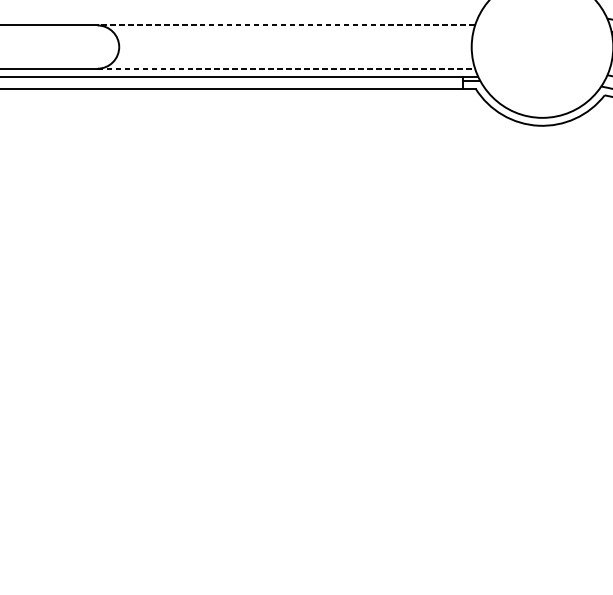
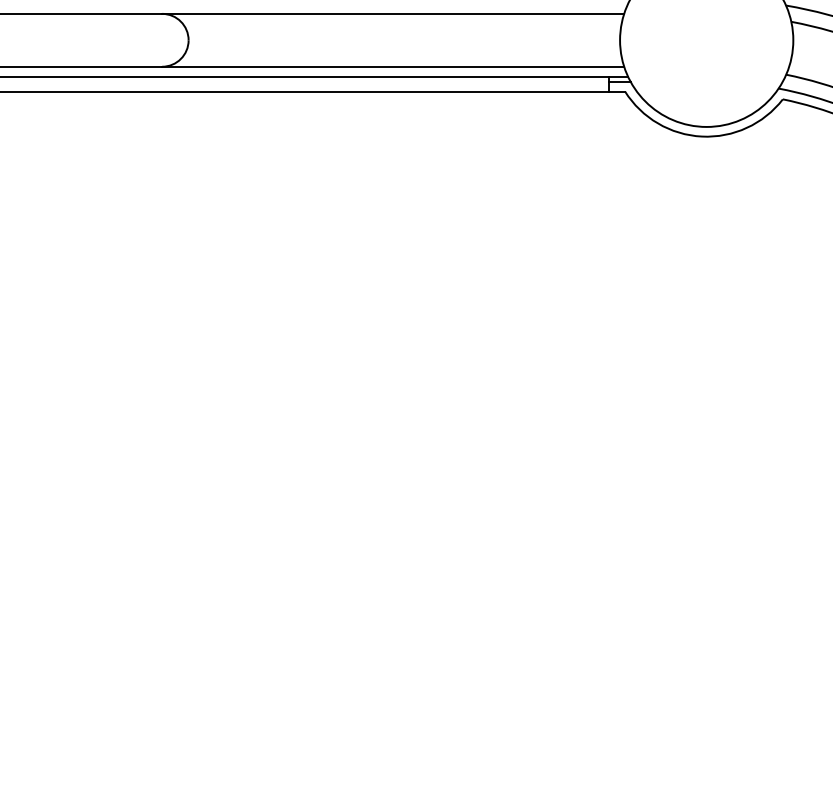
line: (285, 25) -> (392, 13), dashed -> solid
line: (286, 68) -> (393, 66), dashed -> solid

